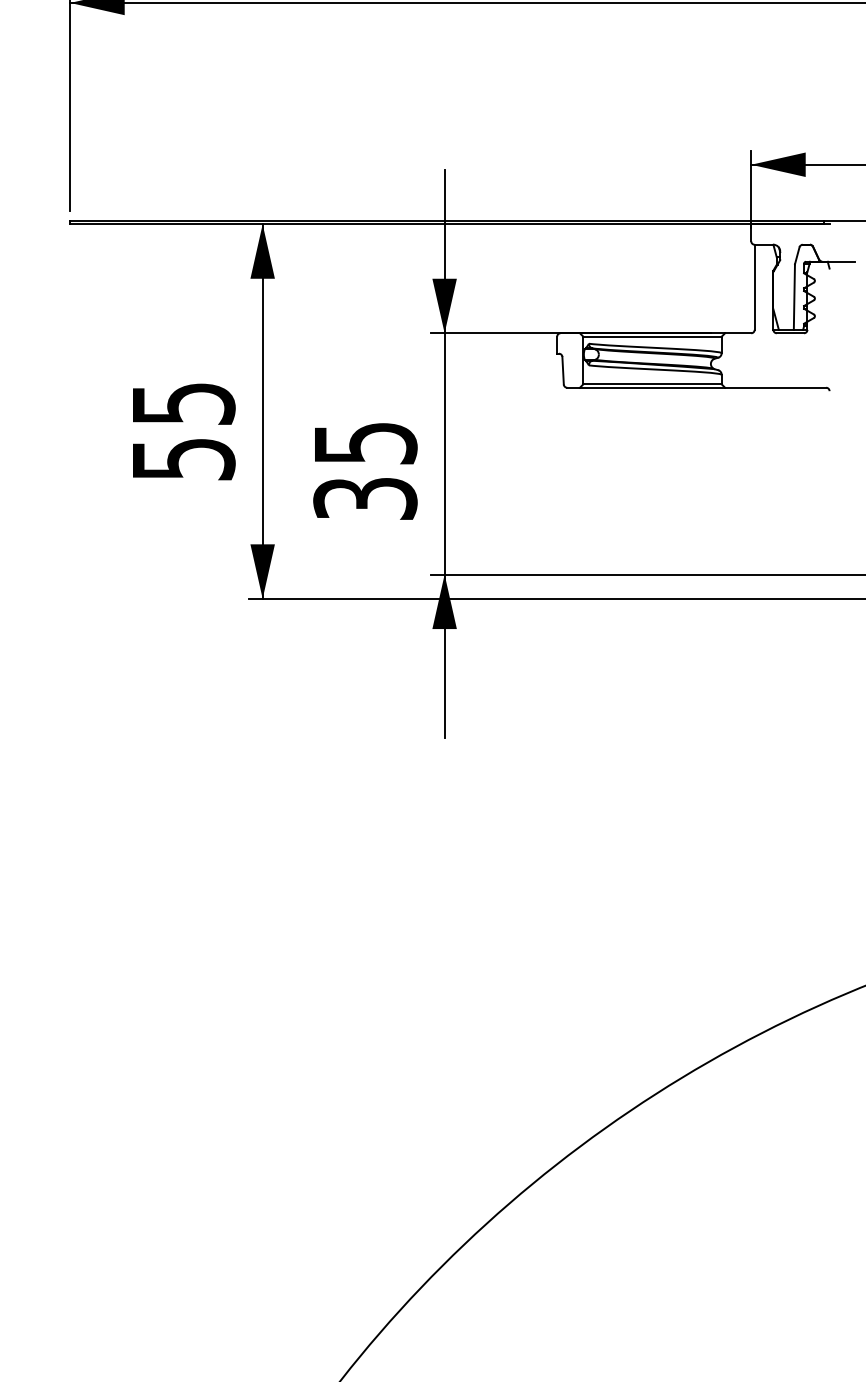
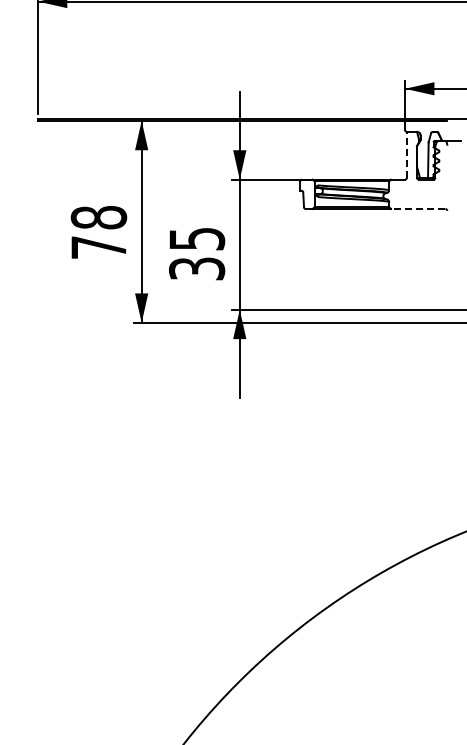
line: (753, 286) -> (406, 154), solid -> dashed
line: (774, 388) -> (417, 209), solid -> dashed
text: (182, 431) -> (98, 232), 55 -> 78

